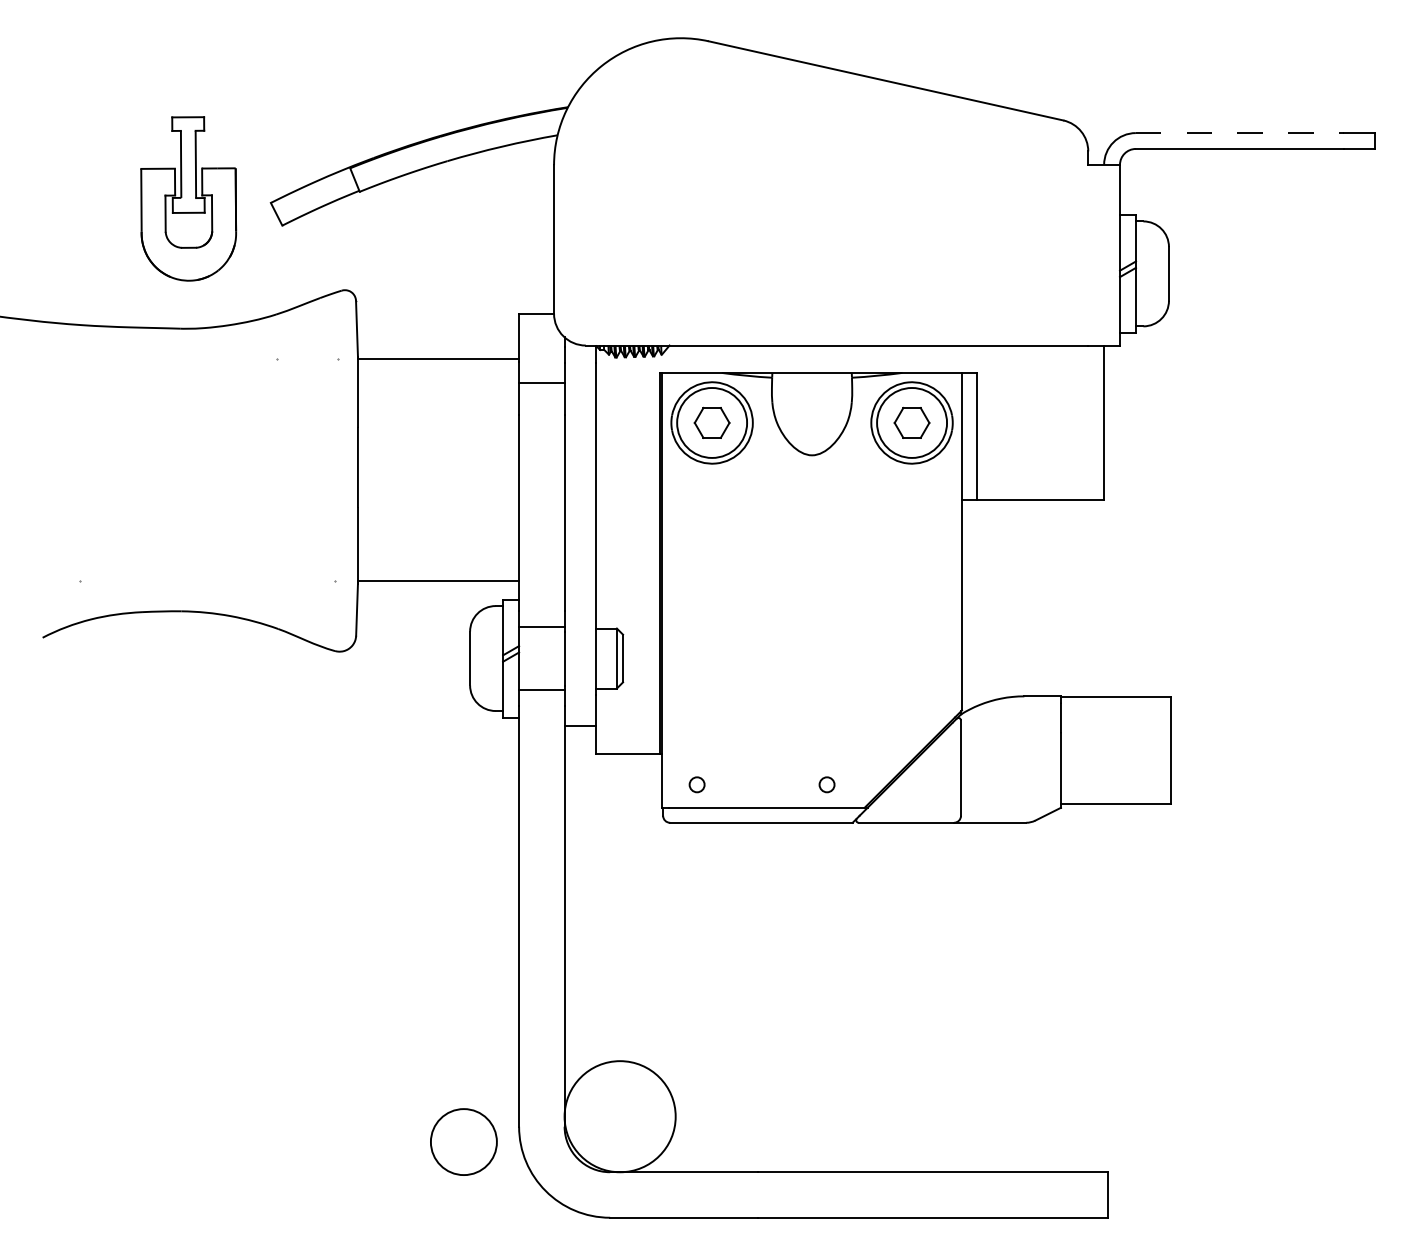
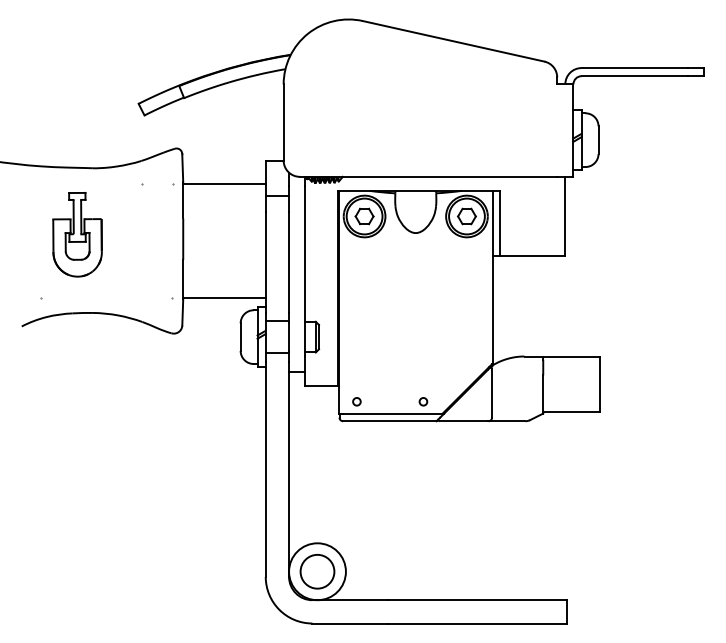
line: (1241, 133) -> (635, 68), dashed -> solid
part: (188, 198) -> (77, 234), moved
circle: (463, 1141) -> (317, 571), moved

